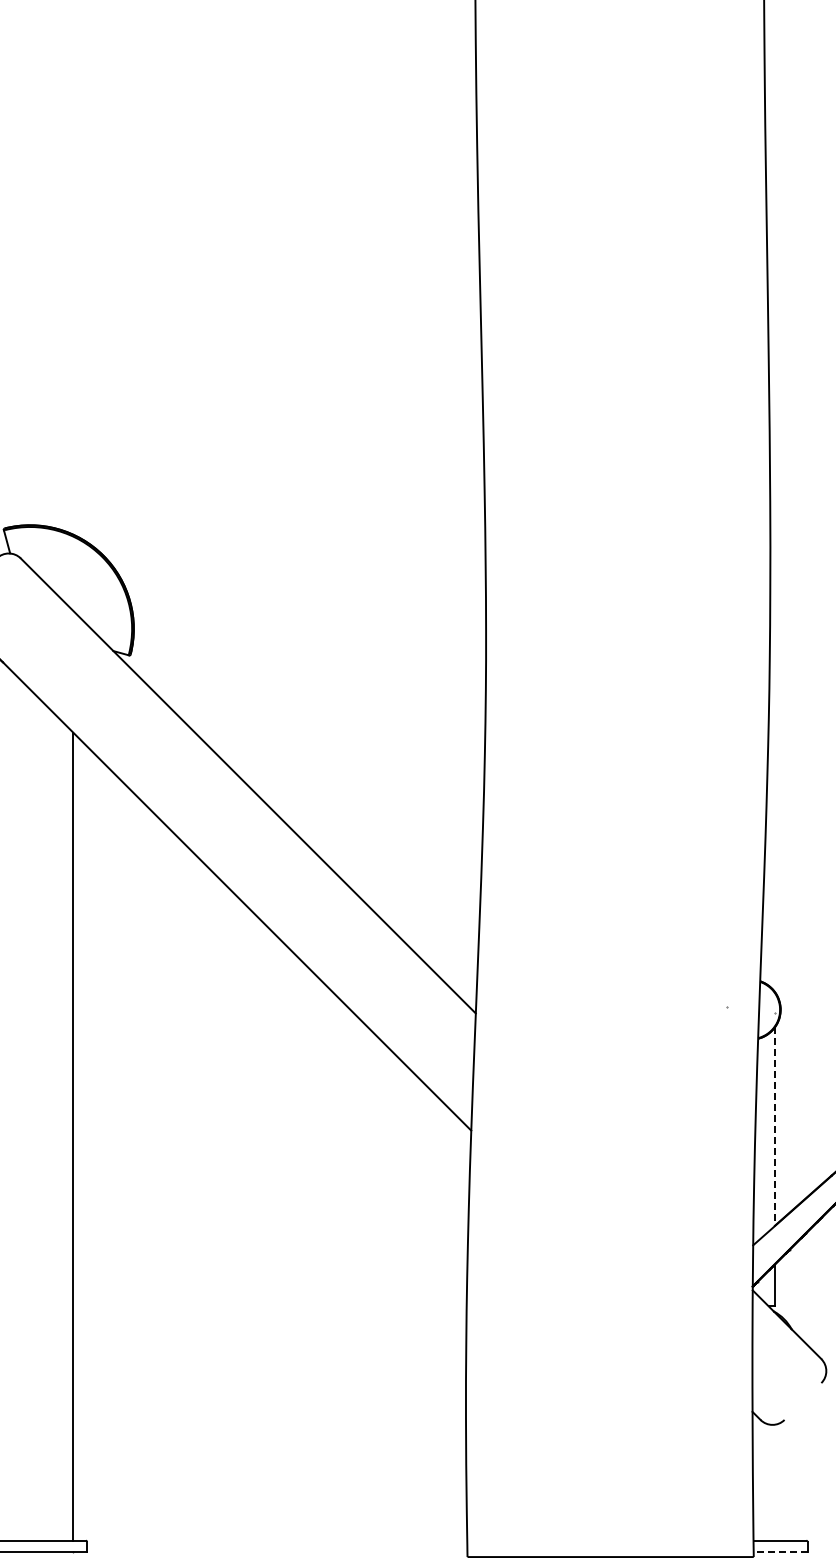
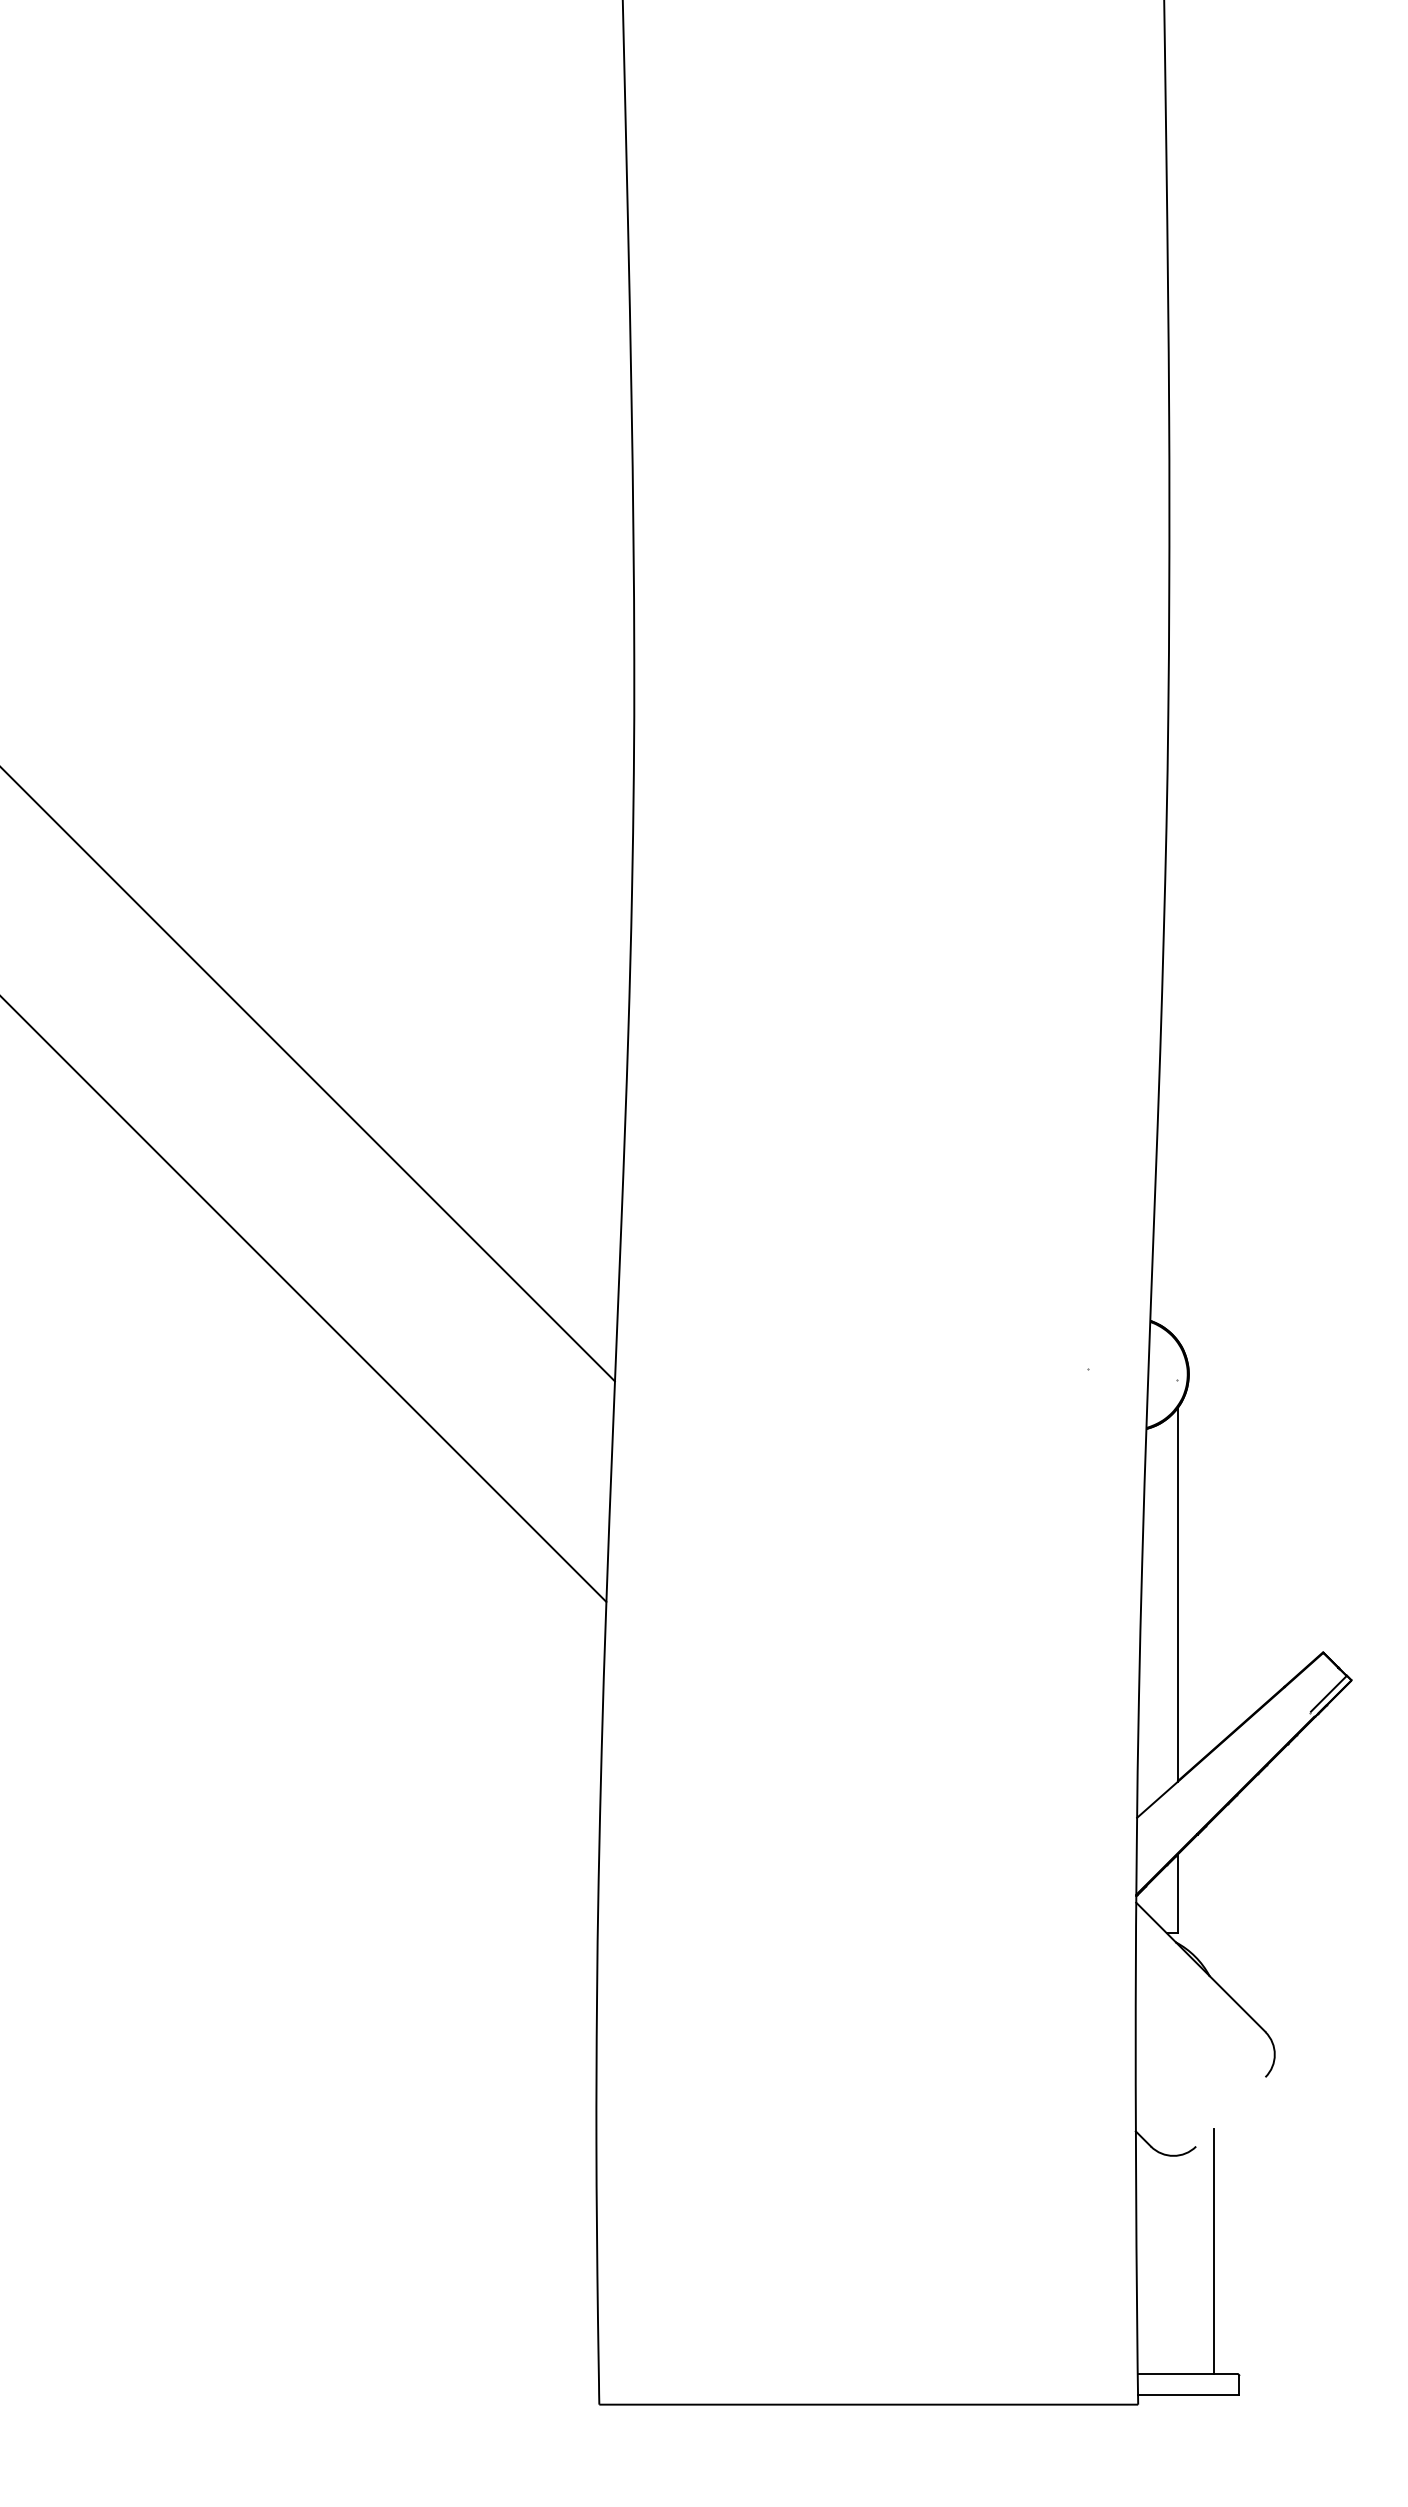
line: (774, 1127) -> (1177, 1596), dashed -> solid
line: (793, 1475) -> (1212, 2251), added
line: (780, 1552) -> (1188, 2396), dashed -> solid

